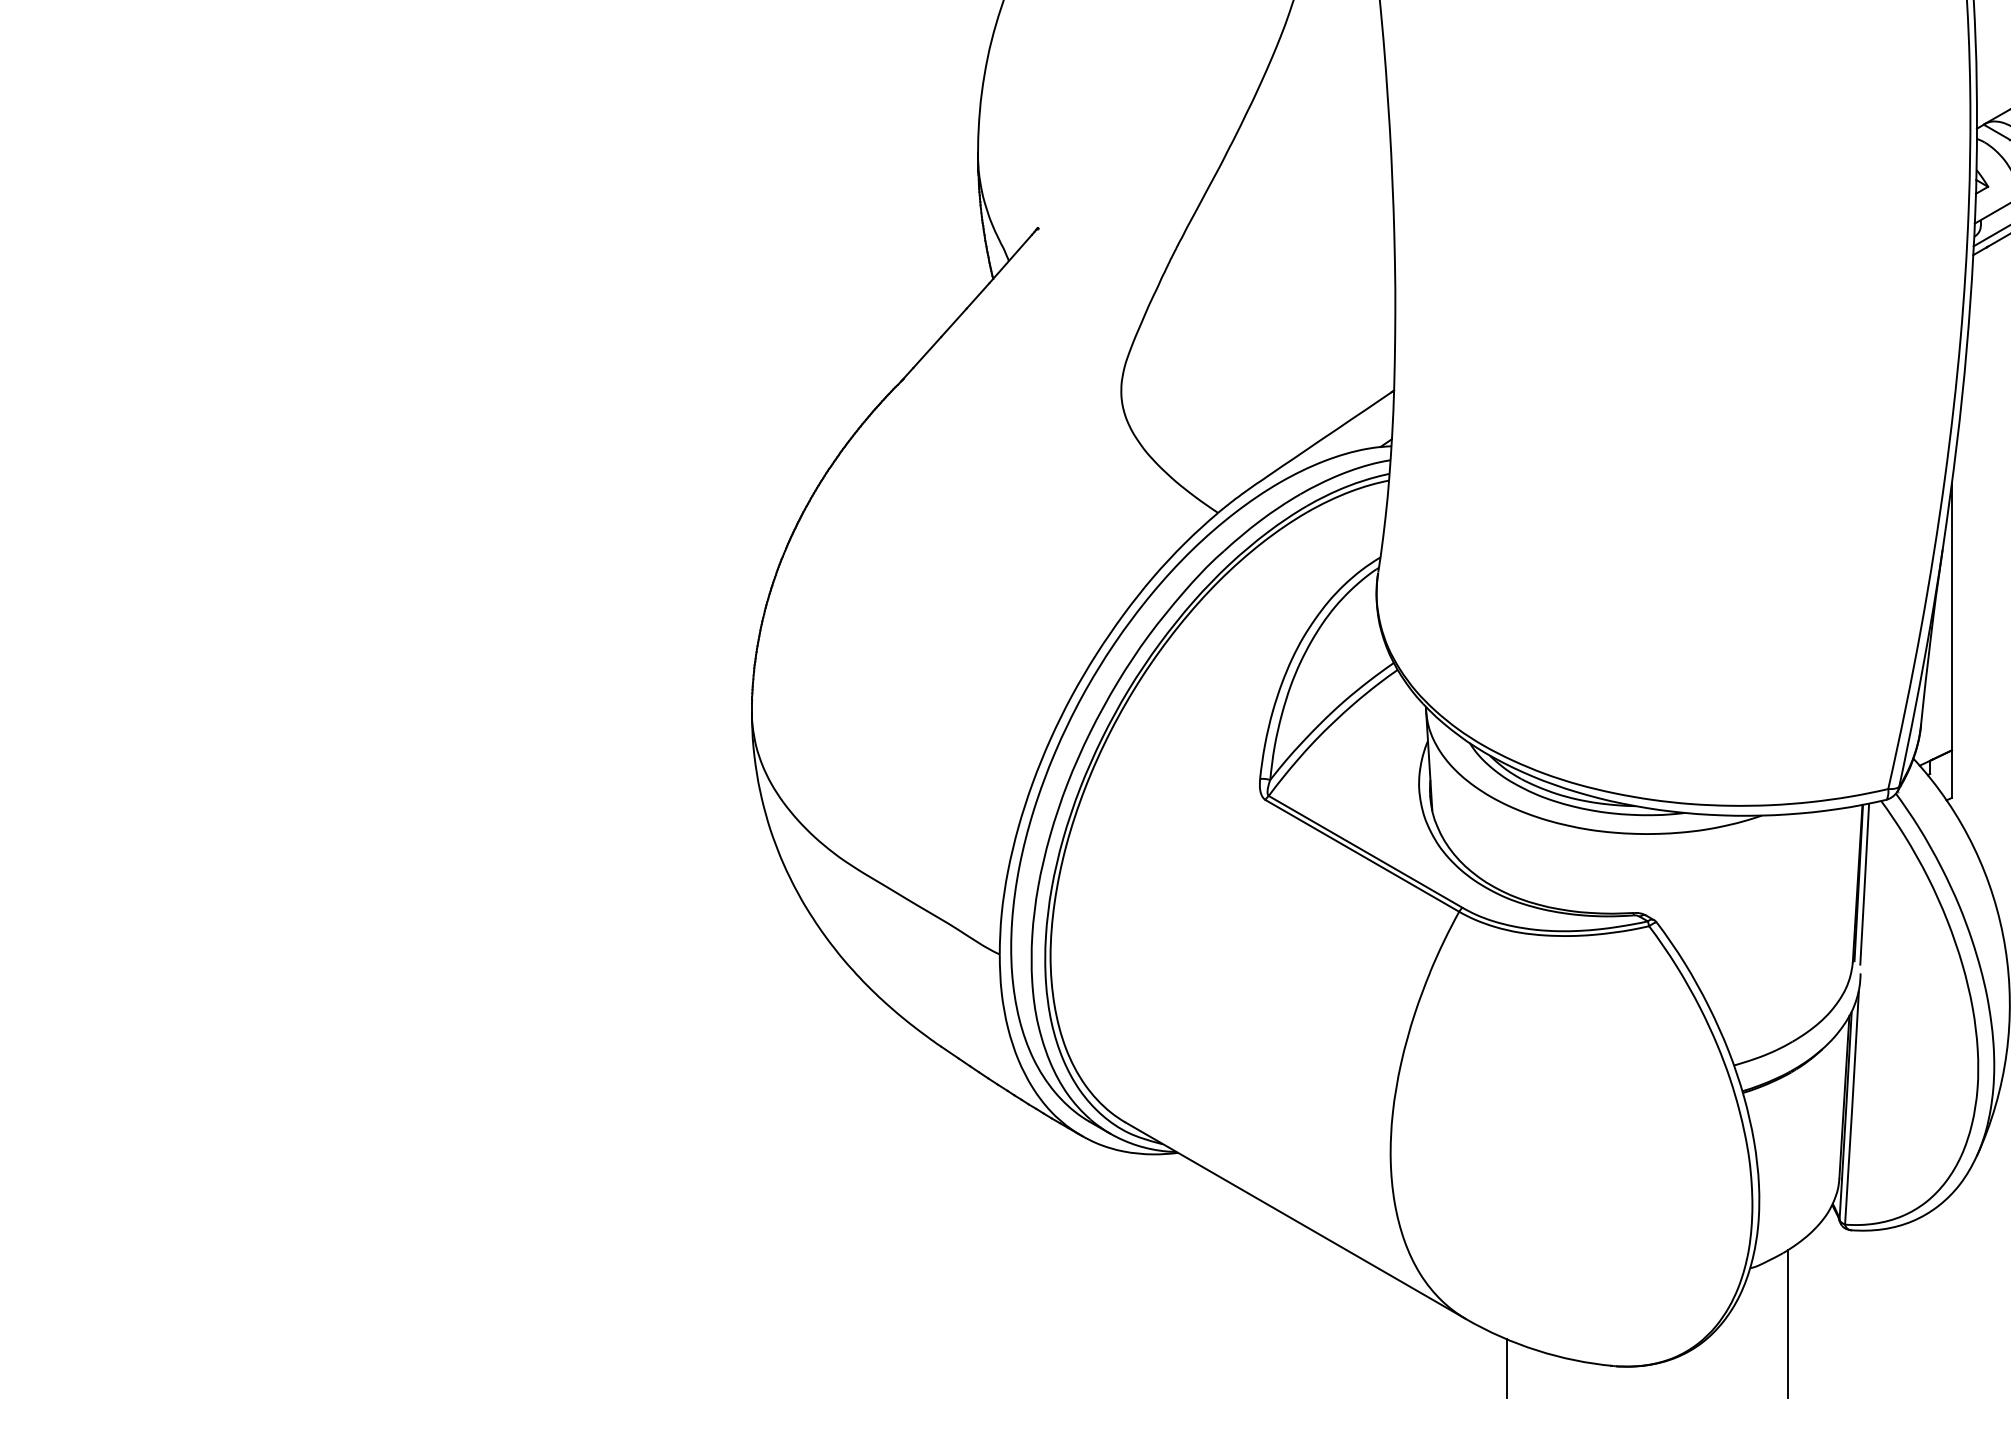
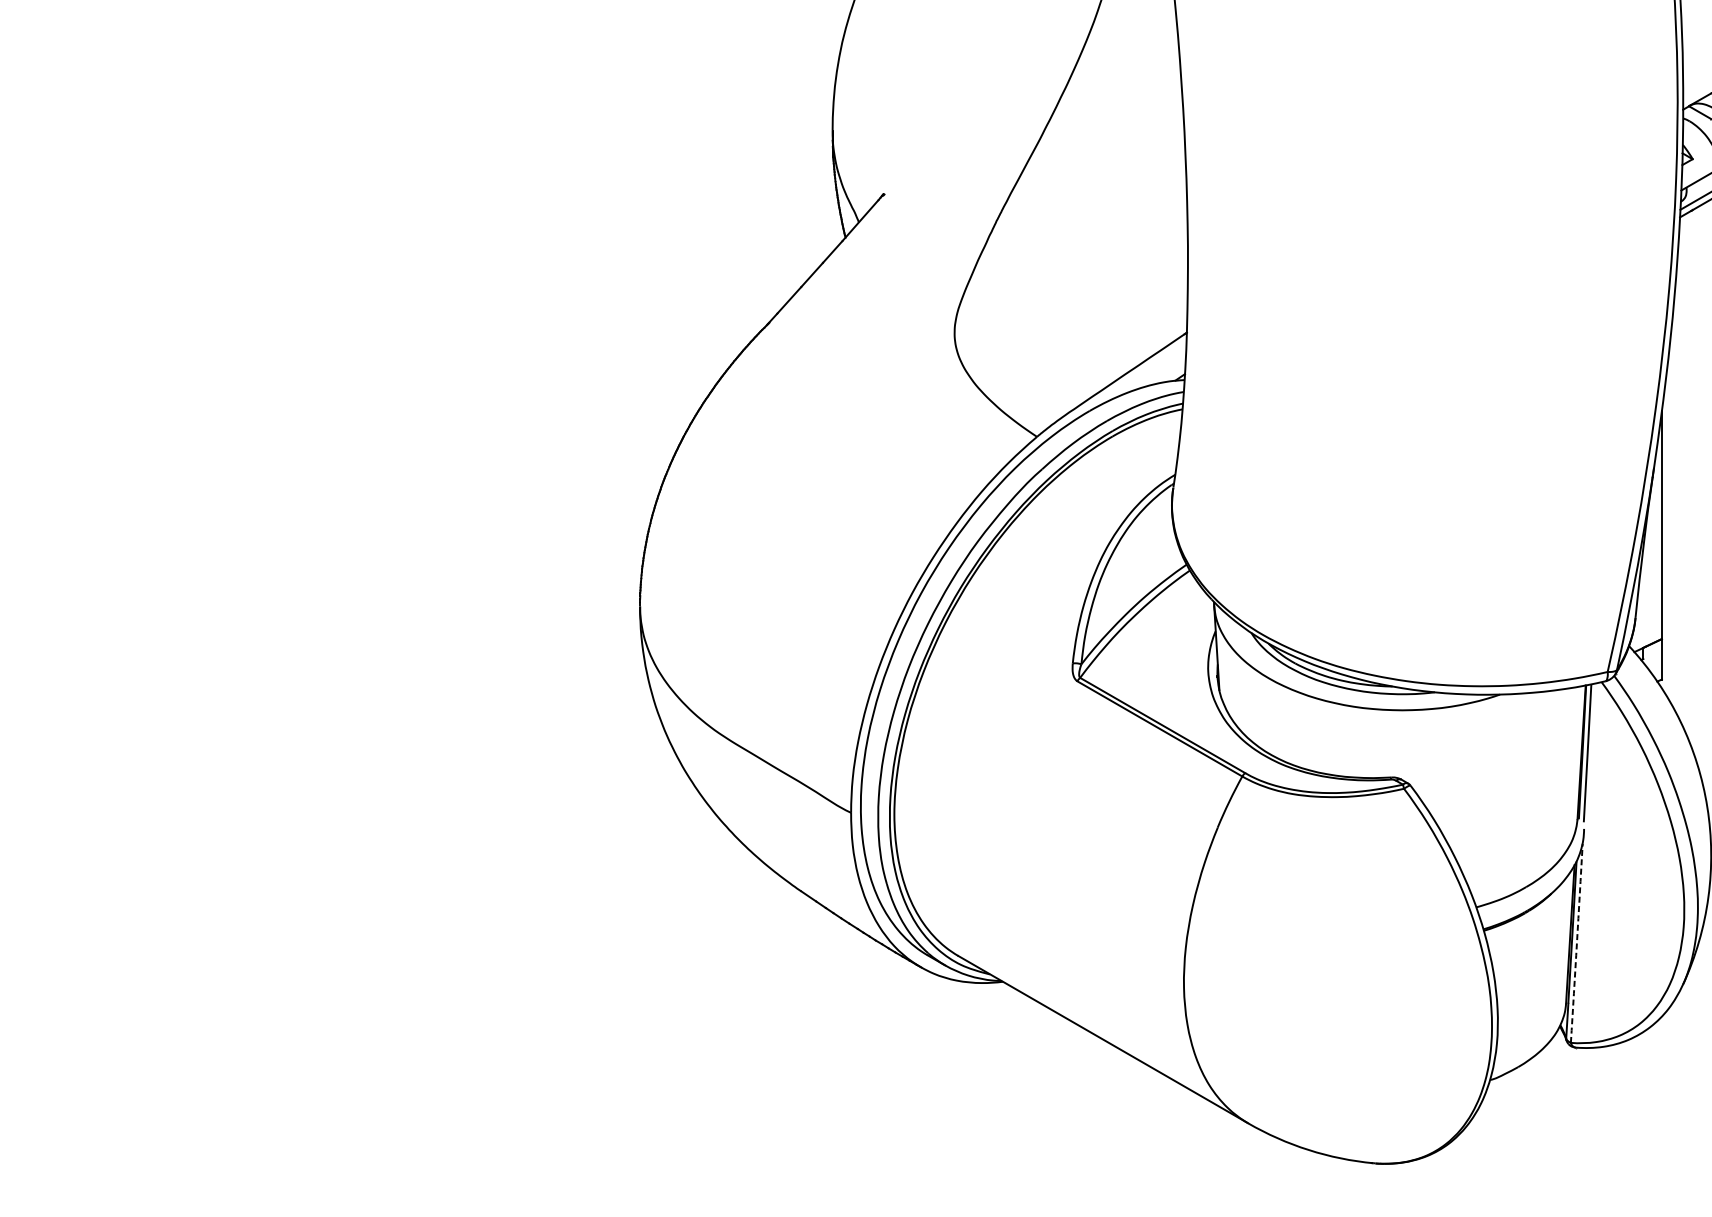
arc: (1852, 1107) -> (1577, 943), solid -> dashed
line: (1787, 1323) -> (1521, 1127), removed
line: (1506, 1368) -> (1282, 1165), removed

